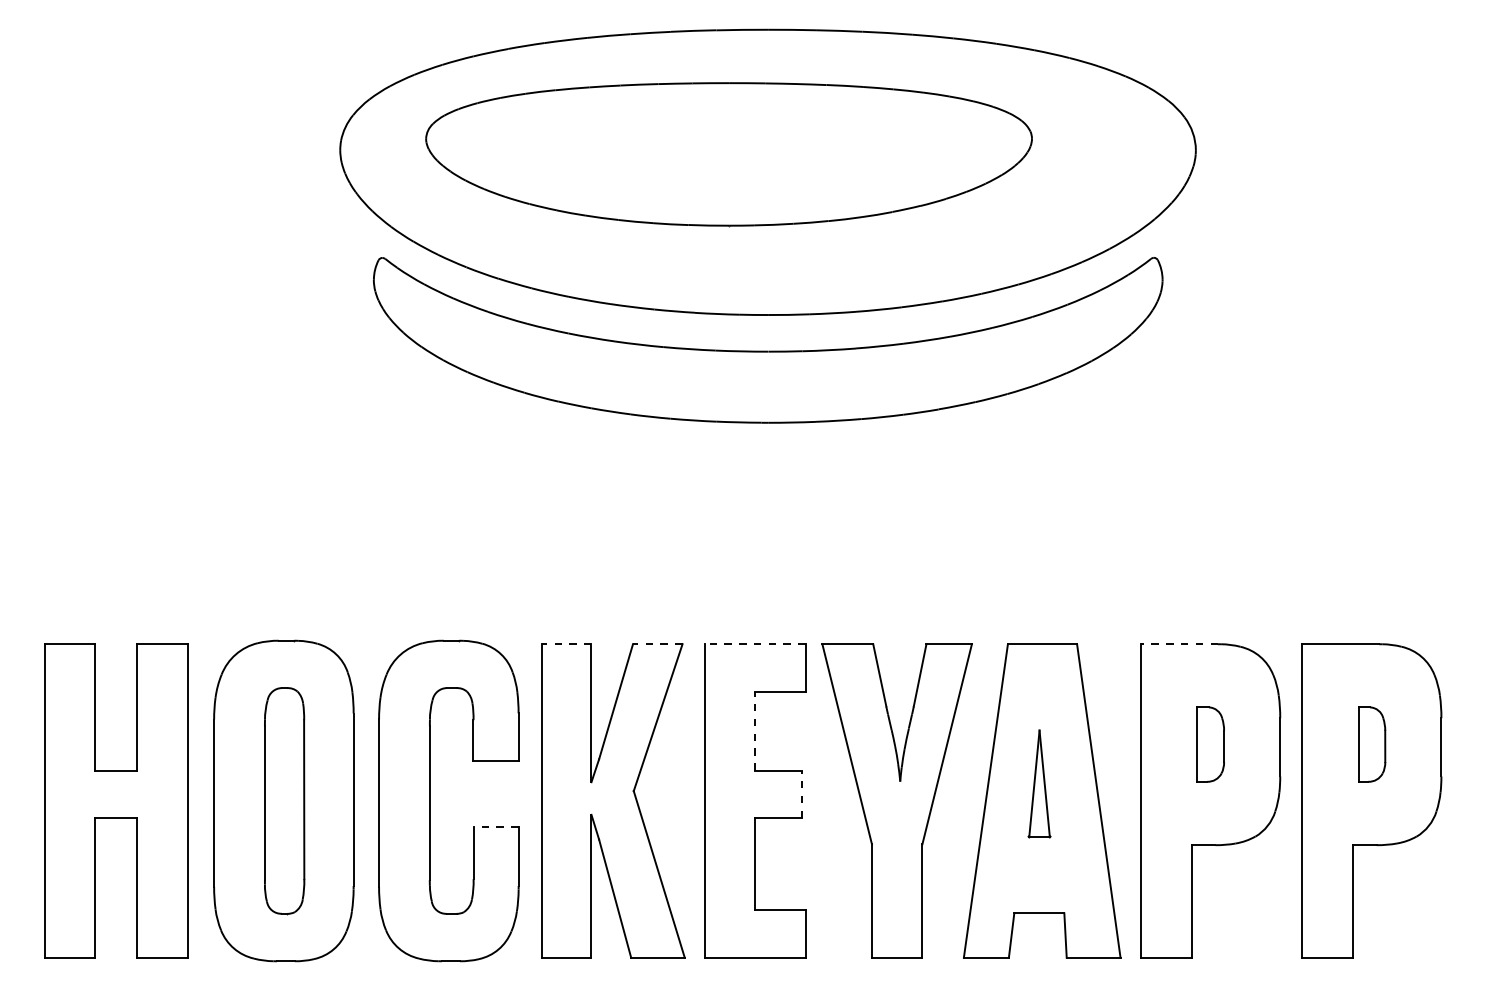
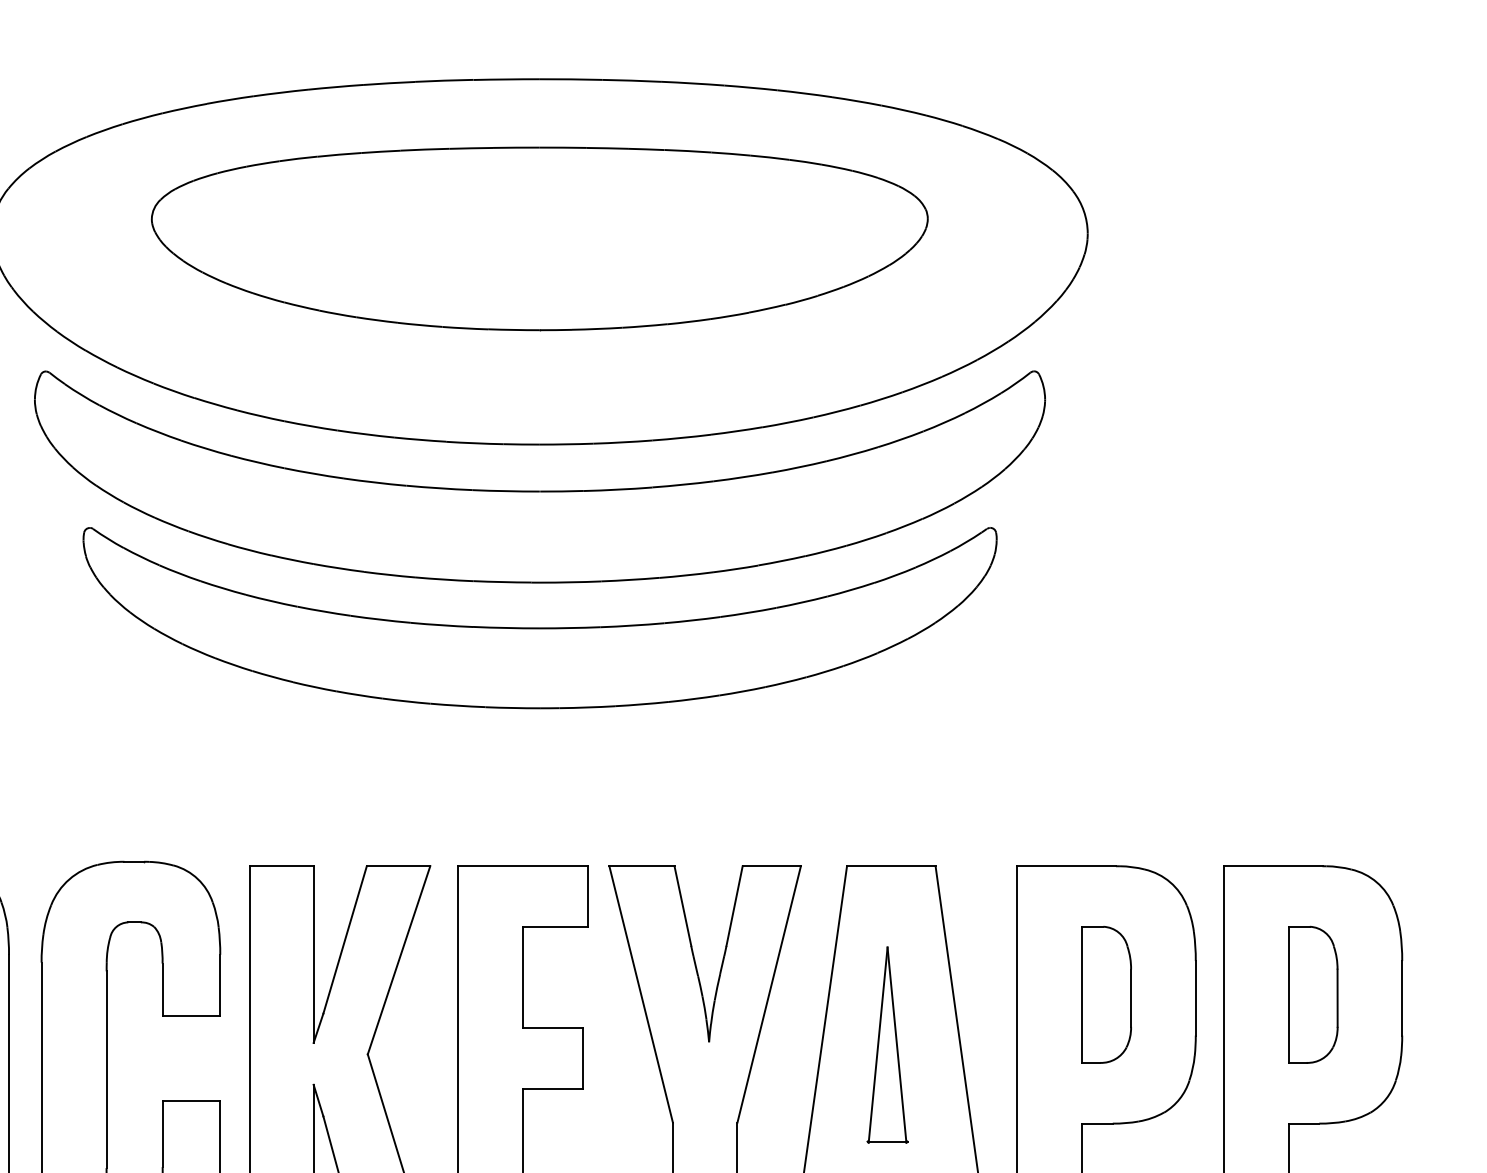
part: (728, 154) -> (539, 238), moved
part: (768, 457) -> (540, 627), added
line: (566, 644) -> (281, 866), dashed -> solid
line: (657, 644) -> (398, 866), dashed -> solid
line: (755, 644) -> (523, 866), dashed -> solid
line: (1179, 644) -> (1066, 866), dashed -> solid
line: (755, 730) -> (523, 976), dashed -> solid
part: (1210, 744) -> (1106, 994), size x1.43
part: (1371, 744) -> (1312, 994), size x1.43
part: (1039, 783) -> (887, 1044), size x1.43
line: (801, 794) -> (582, 1058), dashed -> solid
line: (496, 827) -> (191, 1100), dashed -> solid

